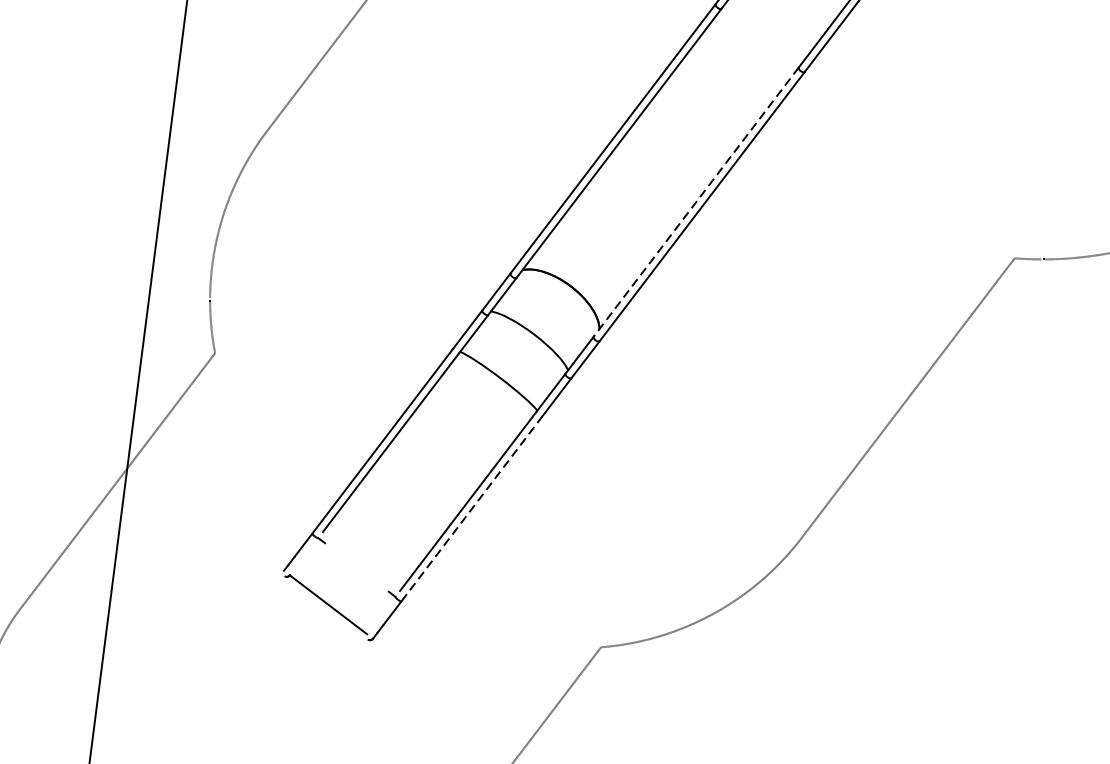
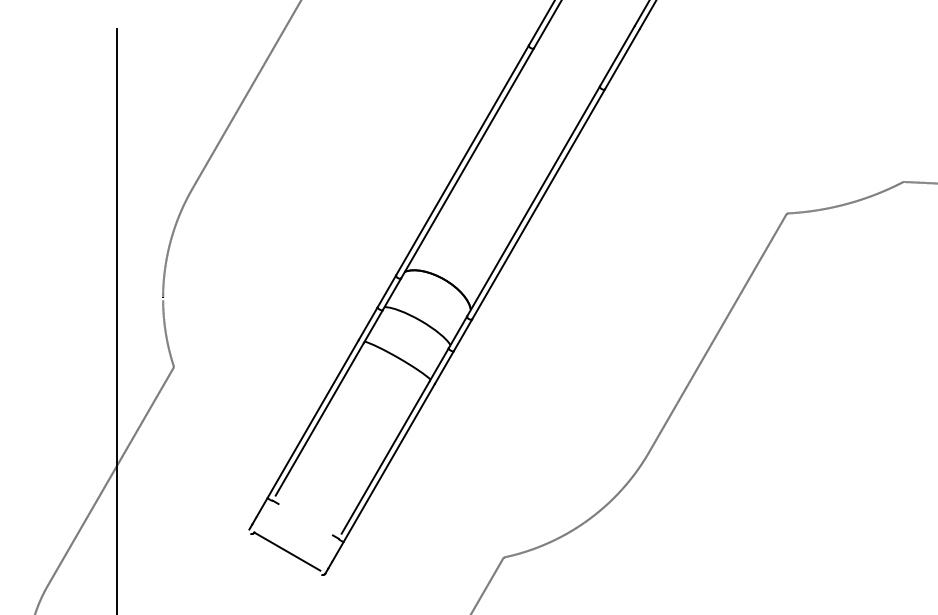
line: (696, 202) -> (533, 201), dashed -> solid
line: (471, 508) -> (389, 462), dashed -> solid

